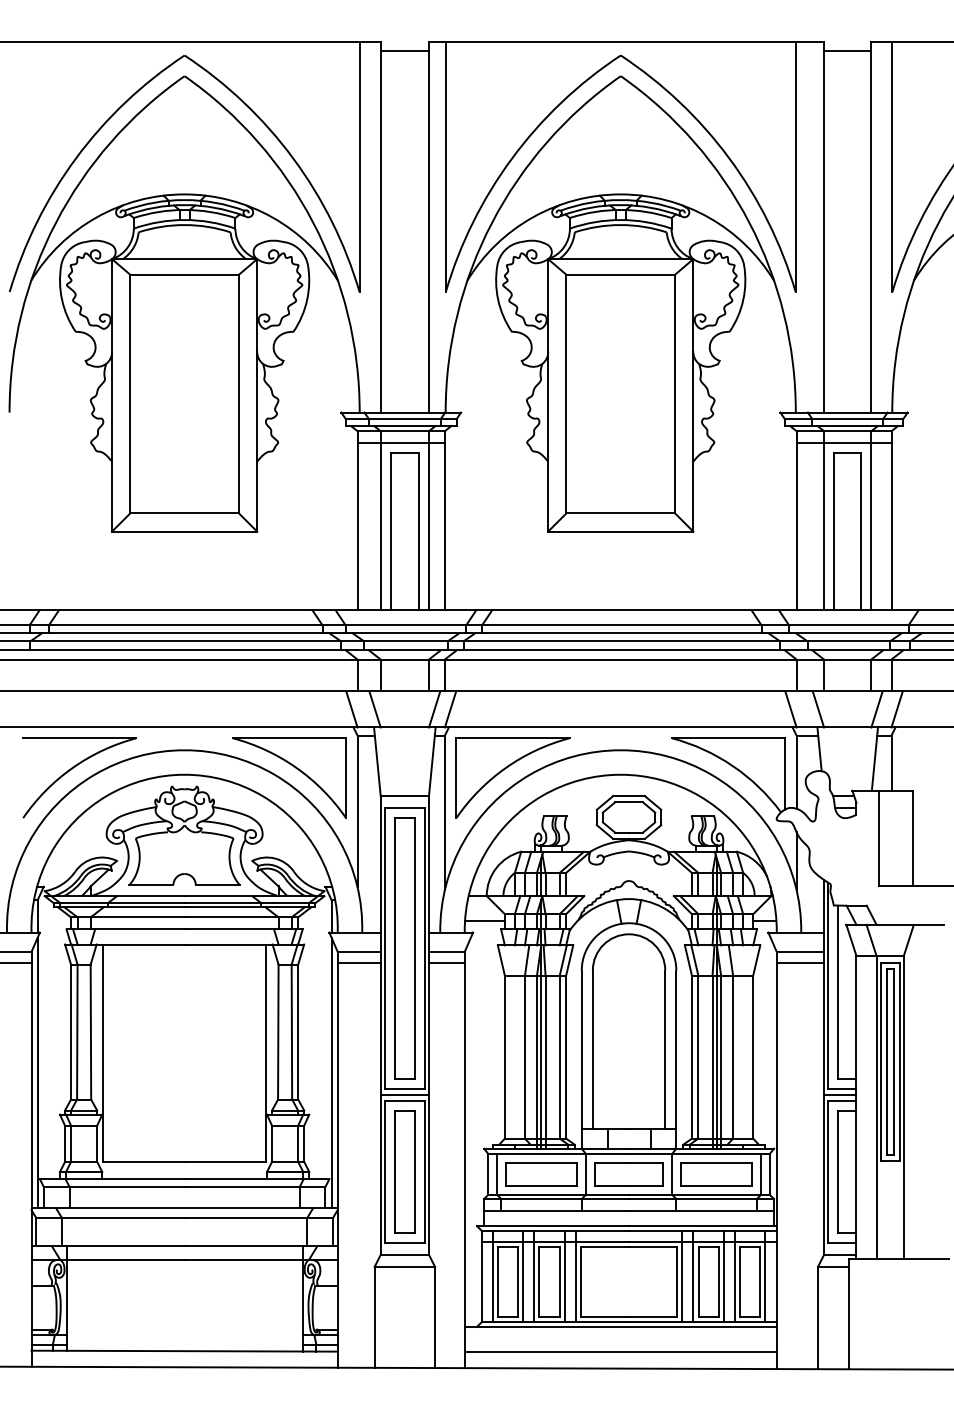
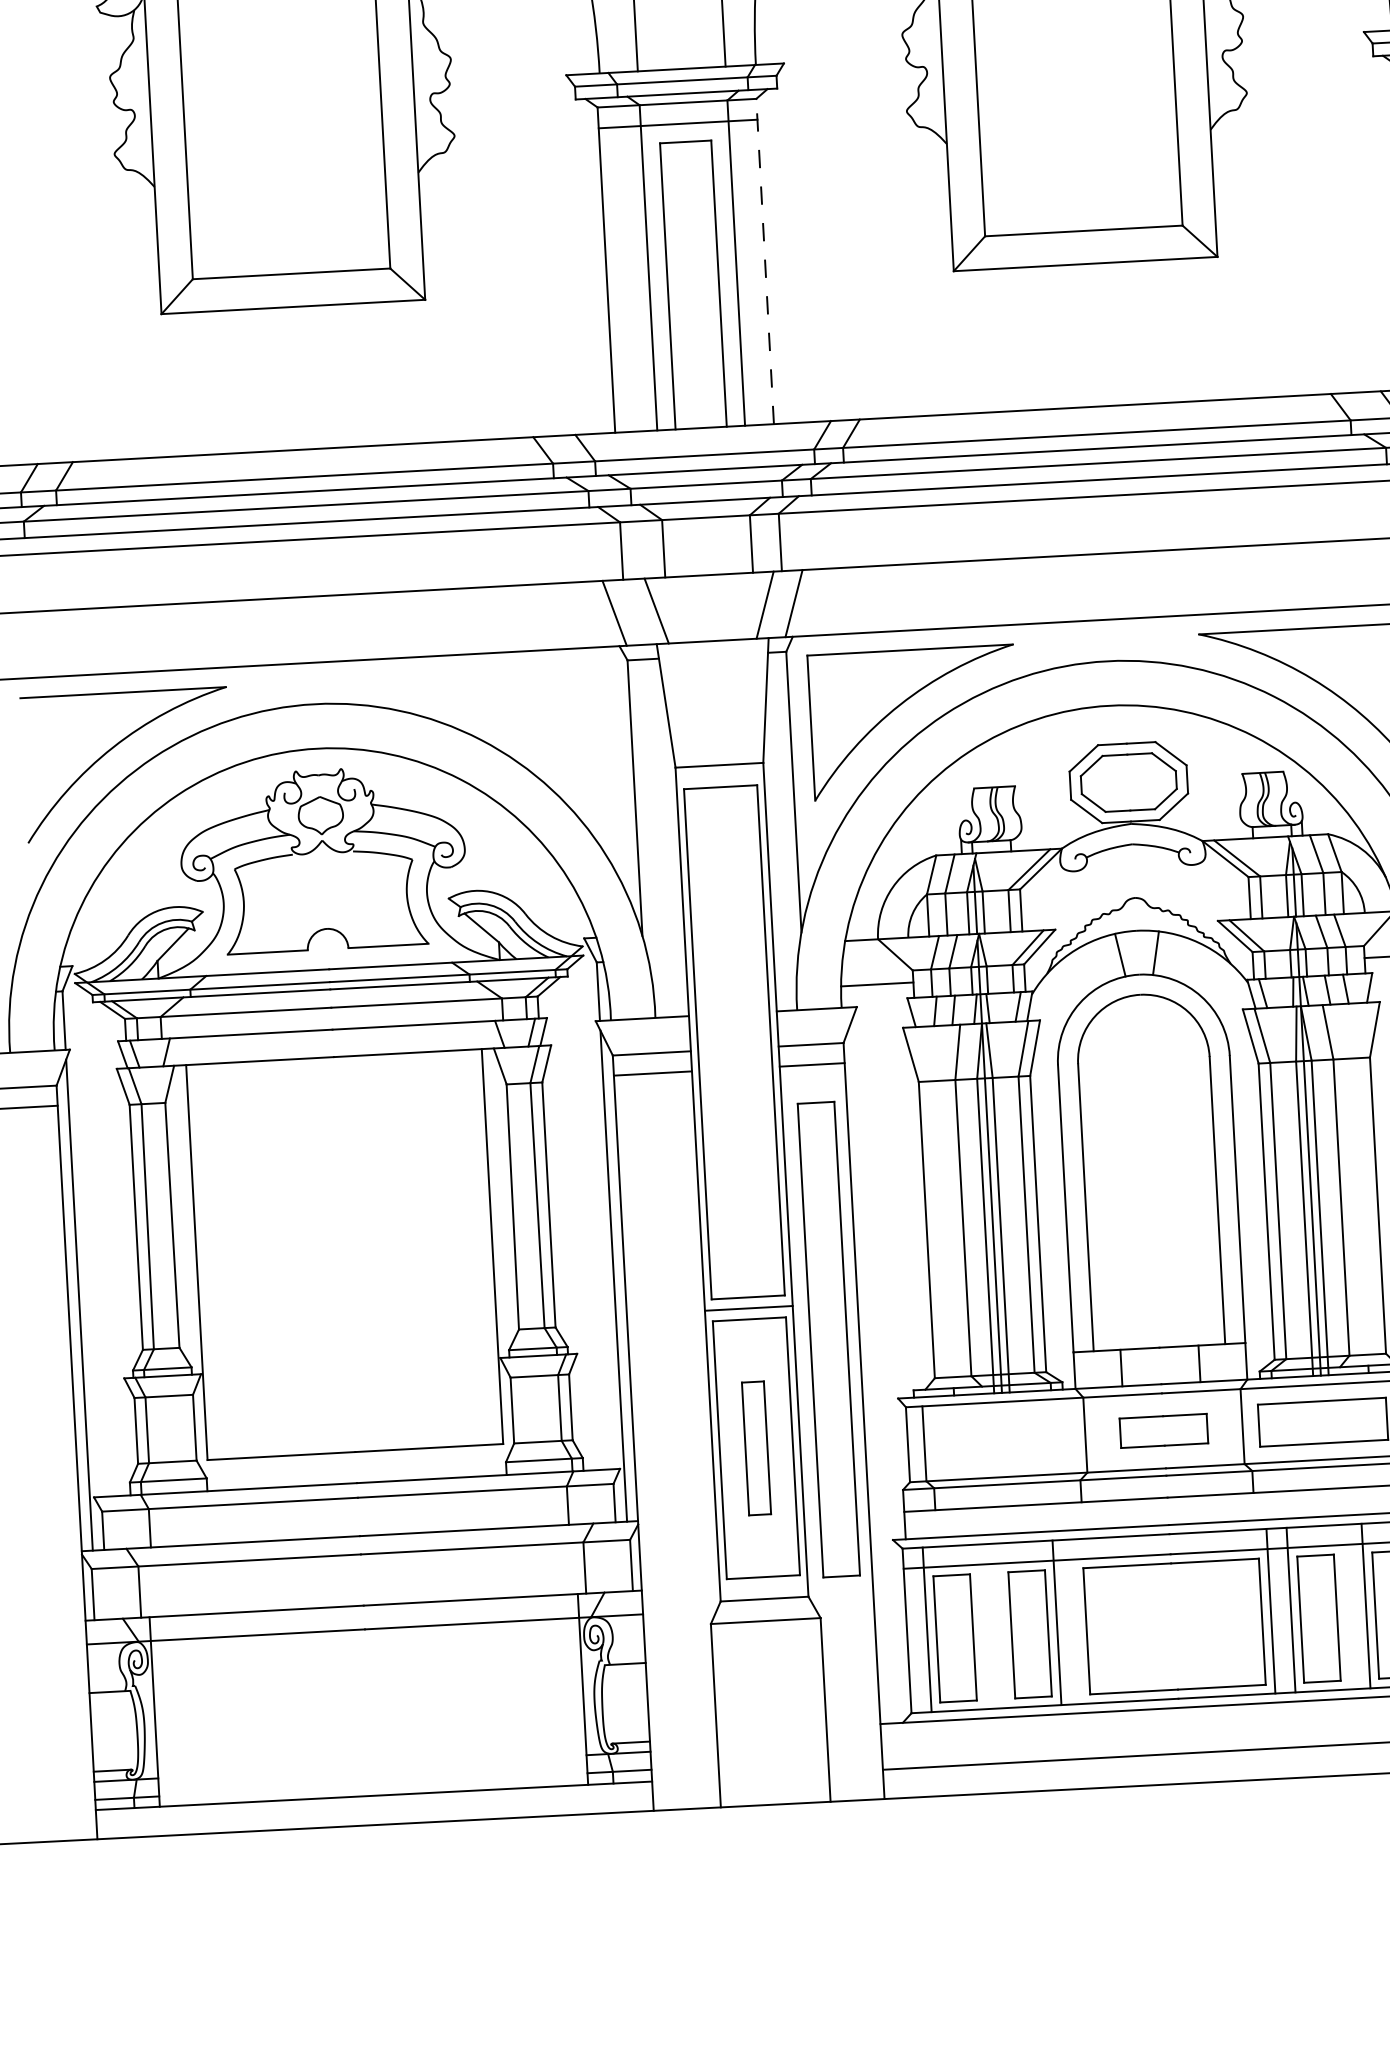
line: (444, 520) -> (764, 261), solid -> dashed
part: (296, 769) -> (519, 728), removed
part: (404, 948) -> (828, 1339), moved
part: (404, 1171) -> (755, 1447), size x0.6
part: (541, 1174) -> (1004, 1439), removed
part: (628, 1174) -> (1162, 1431), size x0.7
line: (523, 1276) -> (982, 1626), removed
line: (534, 1276) -> (1002, 1625), removed
line: (575, 1276) -> (1076, 1621), removed
line: (723, 1276) -> (1345, 1607), removed

